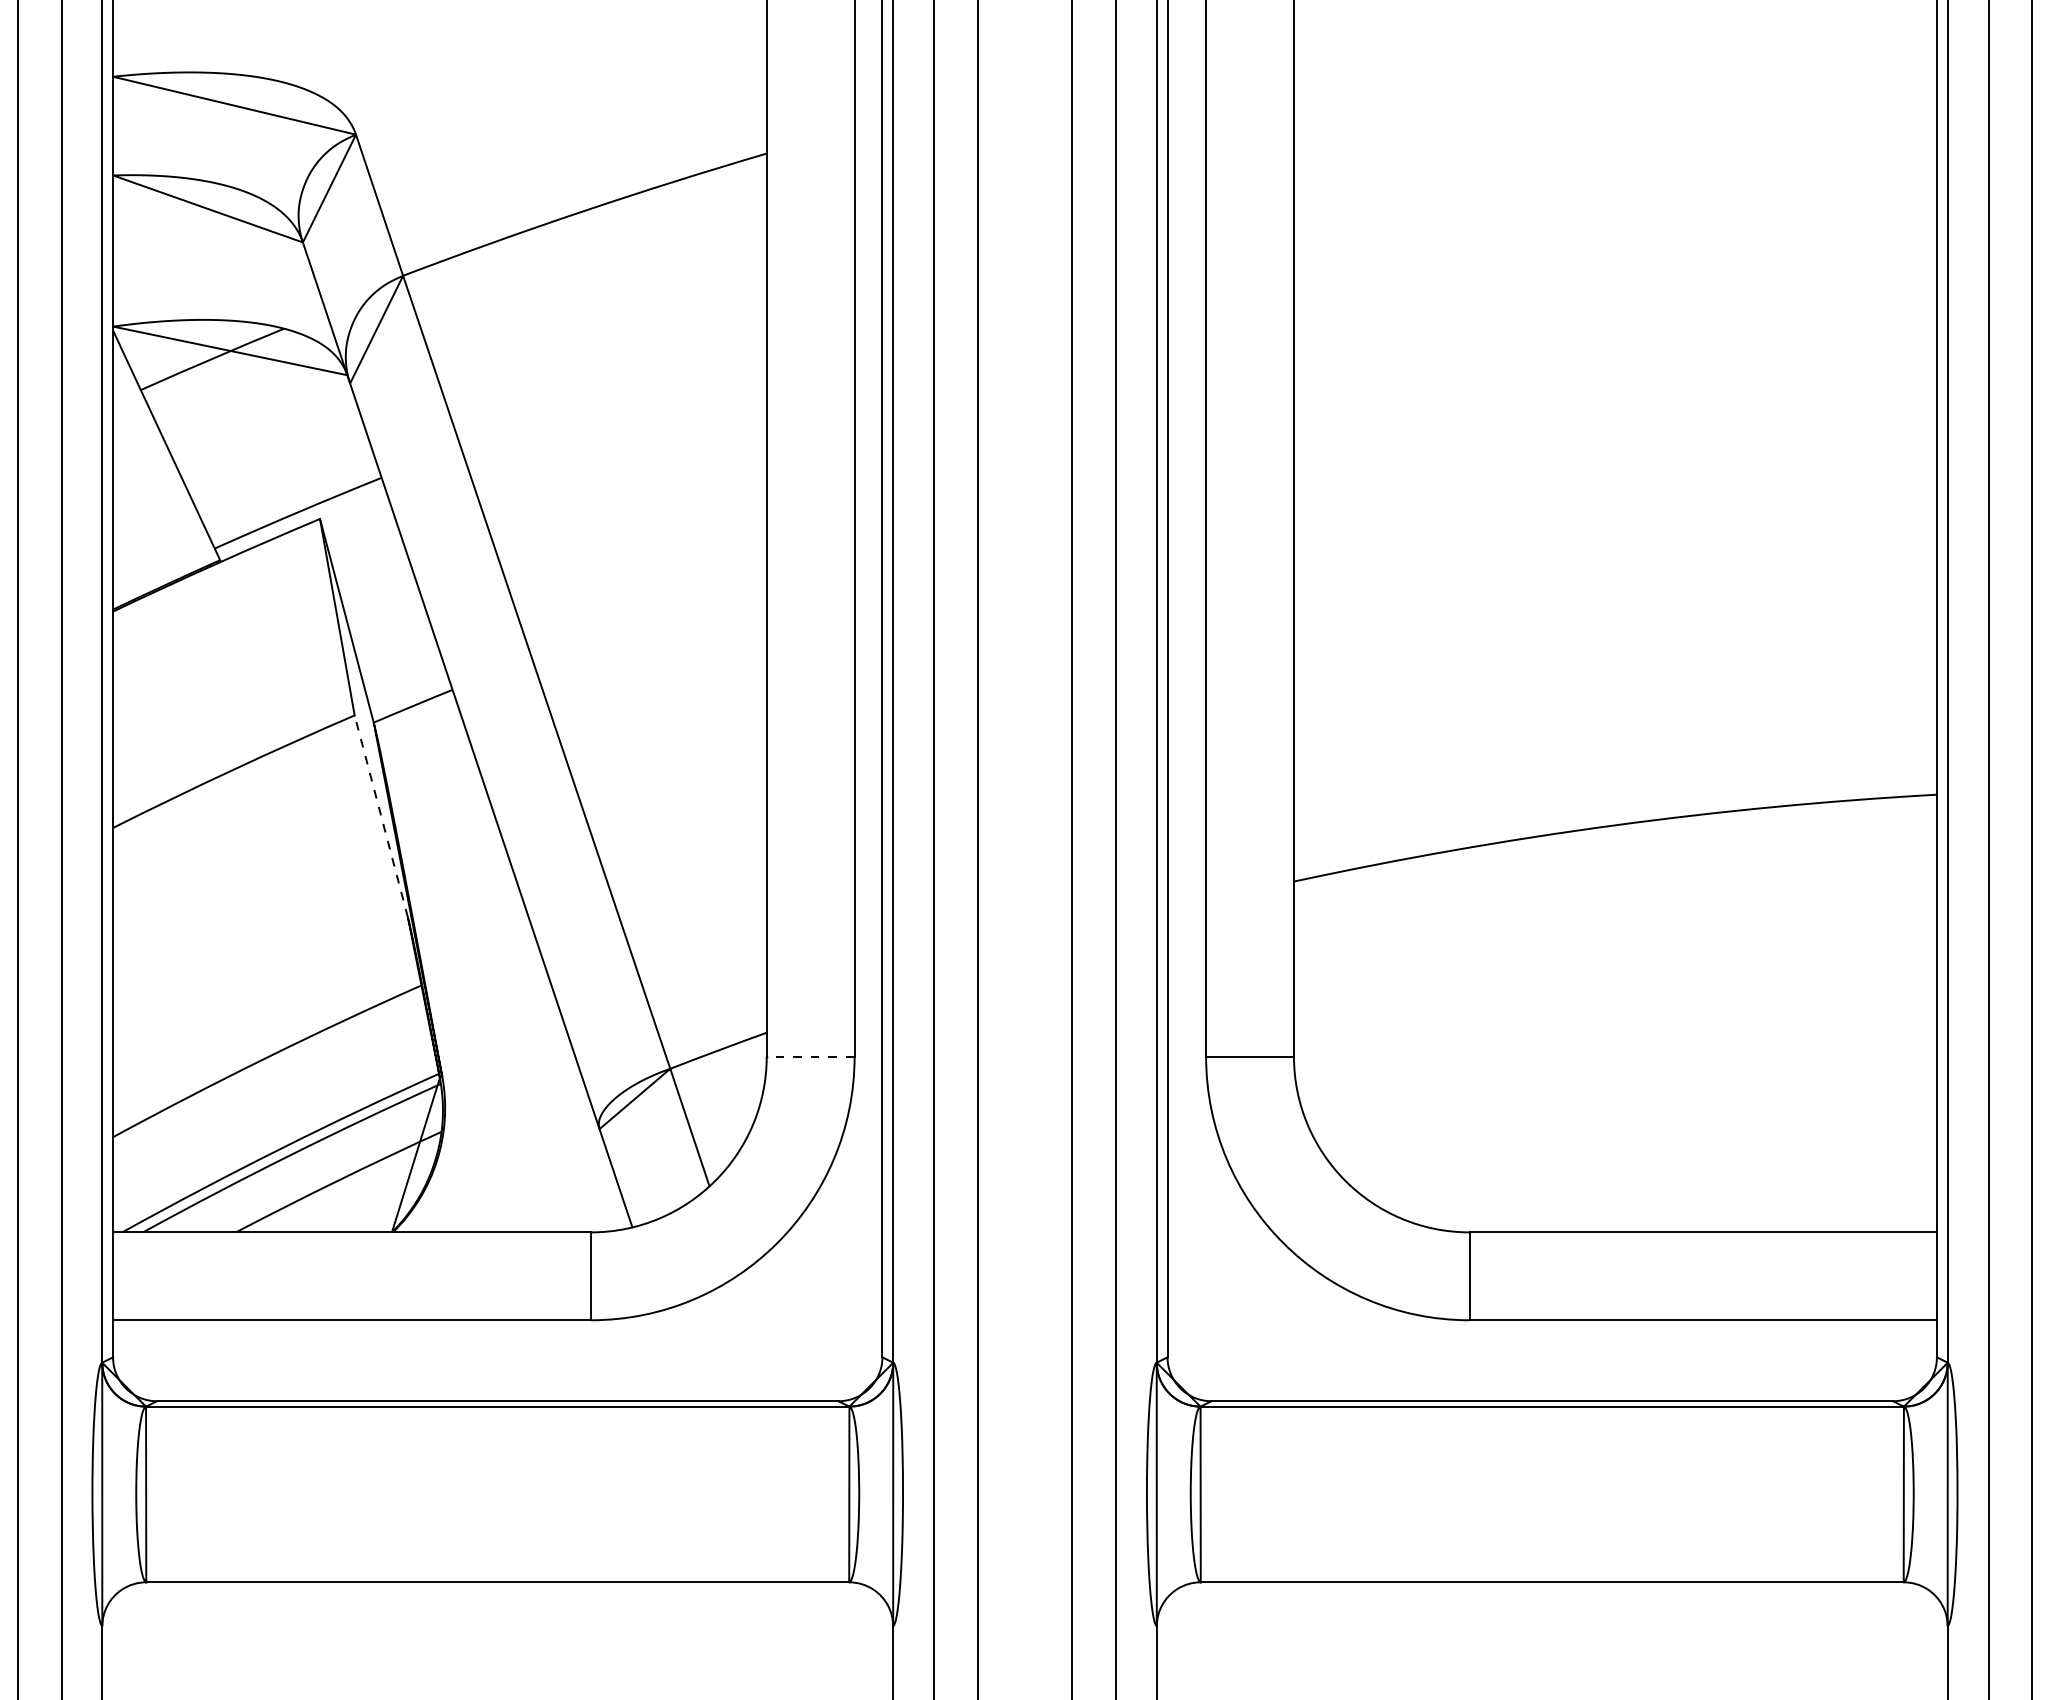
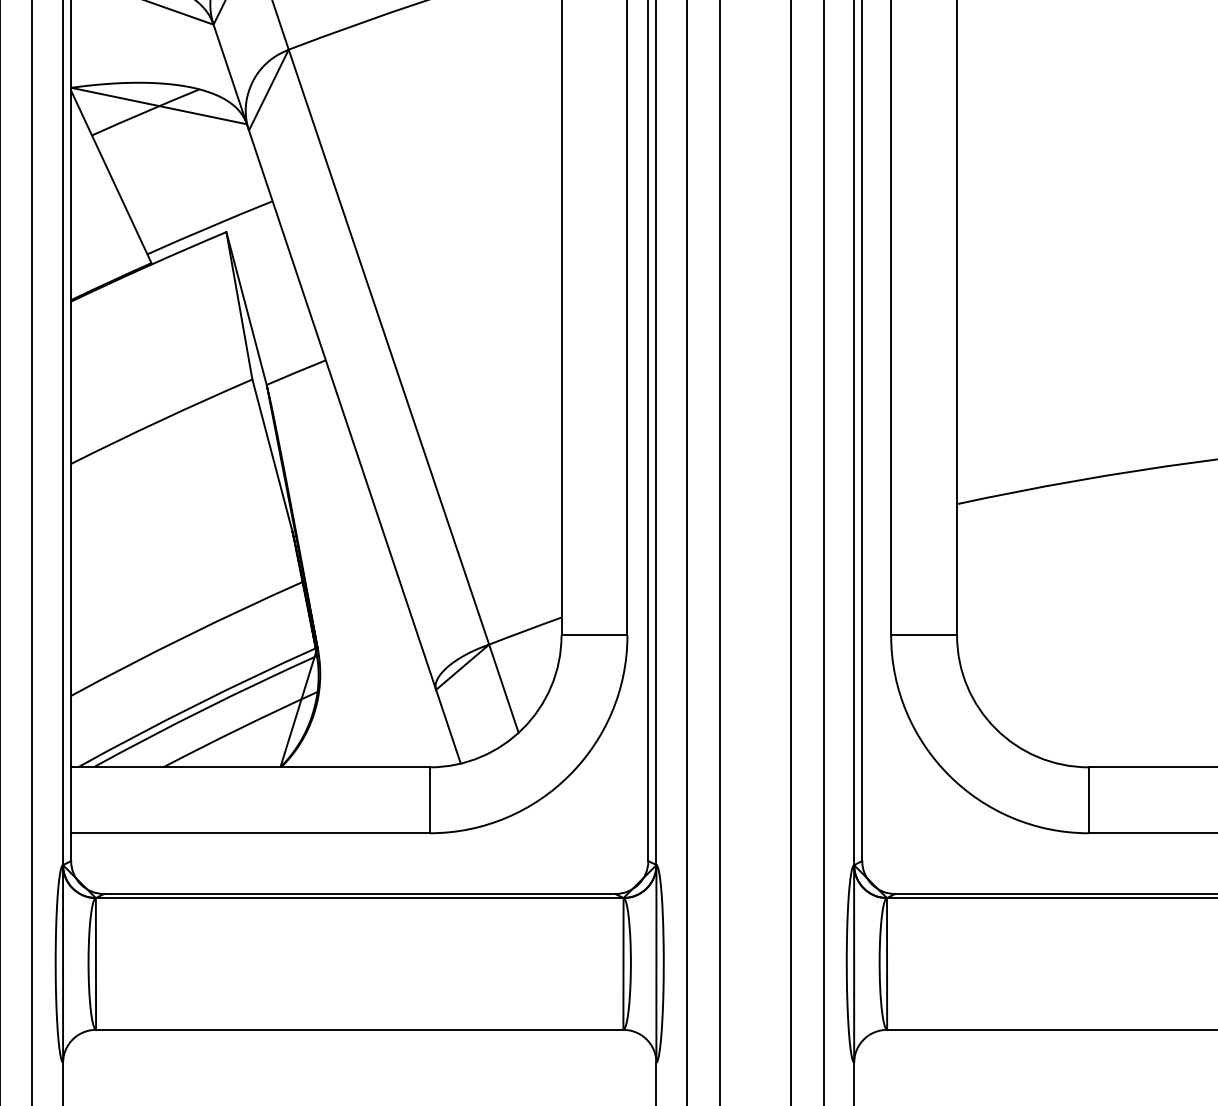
line: (381, 815) -> (272, 454), dashed -> solid
line: (810, 1056) -> (594, 635), dashed -> solid

